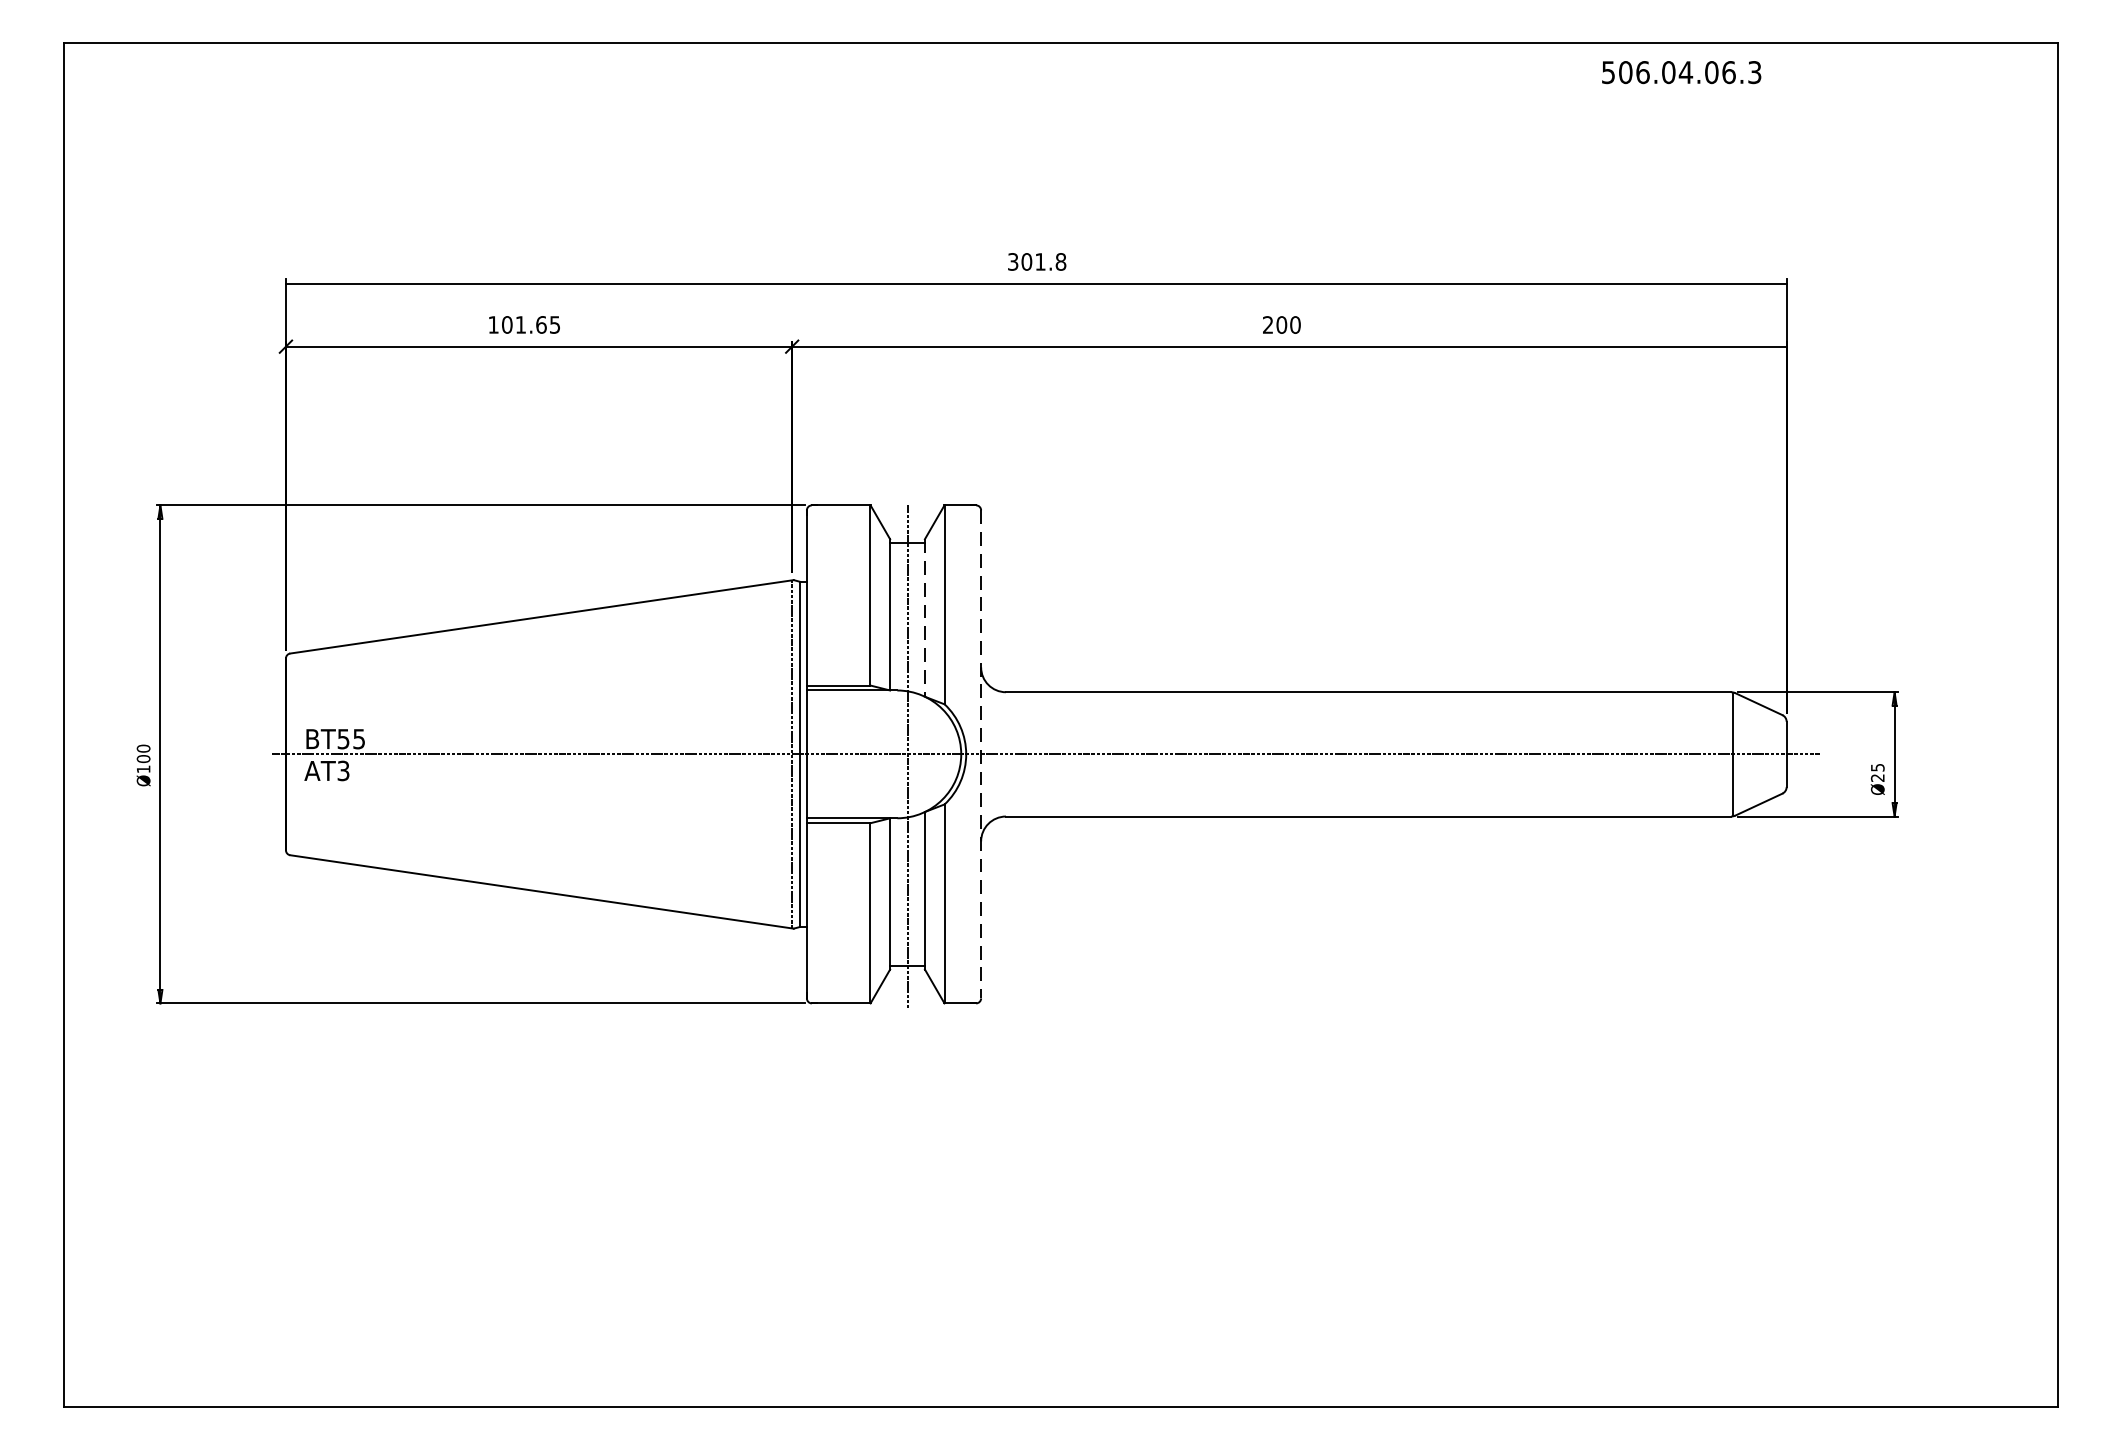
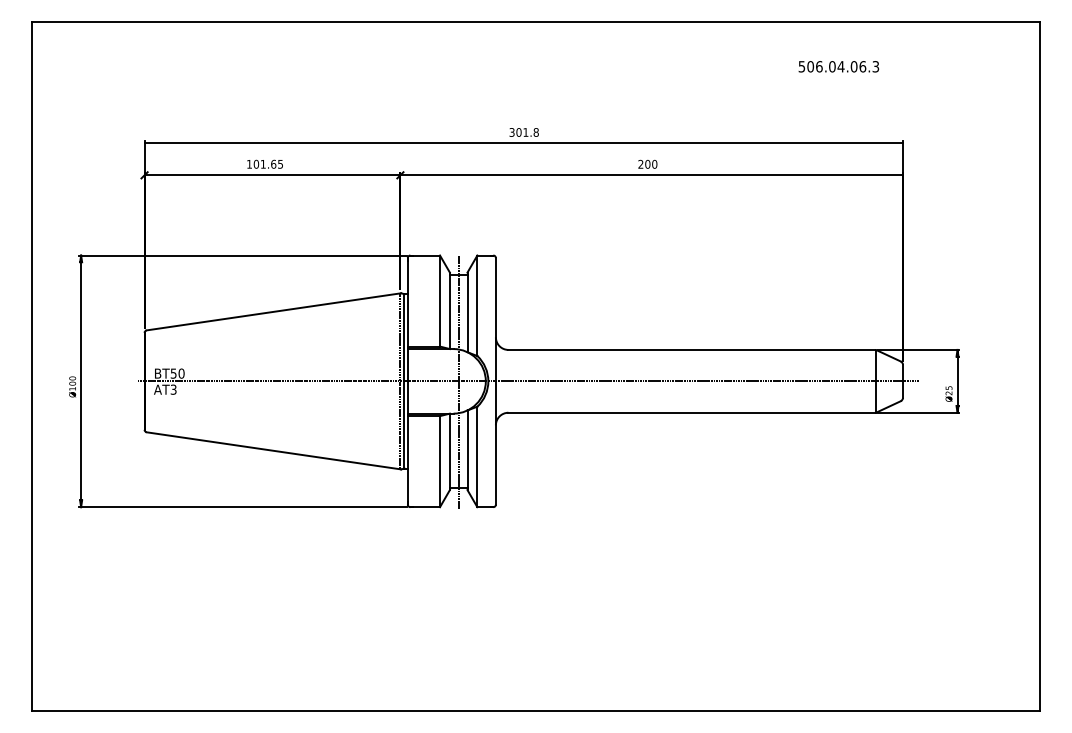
text: (1680, 71) -> (838, 66), moved
line: (924, 618) -> (467, 312), dashed -> solid
text: (359, 738) -> (181, 373), BT55 -> BT50
line: (980, 754) -> (495, 381), dashed -> solid

